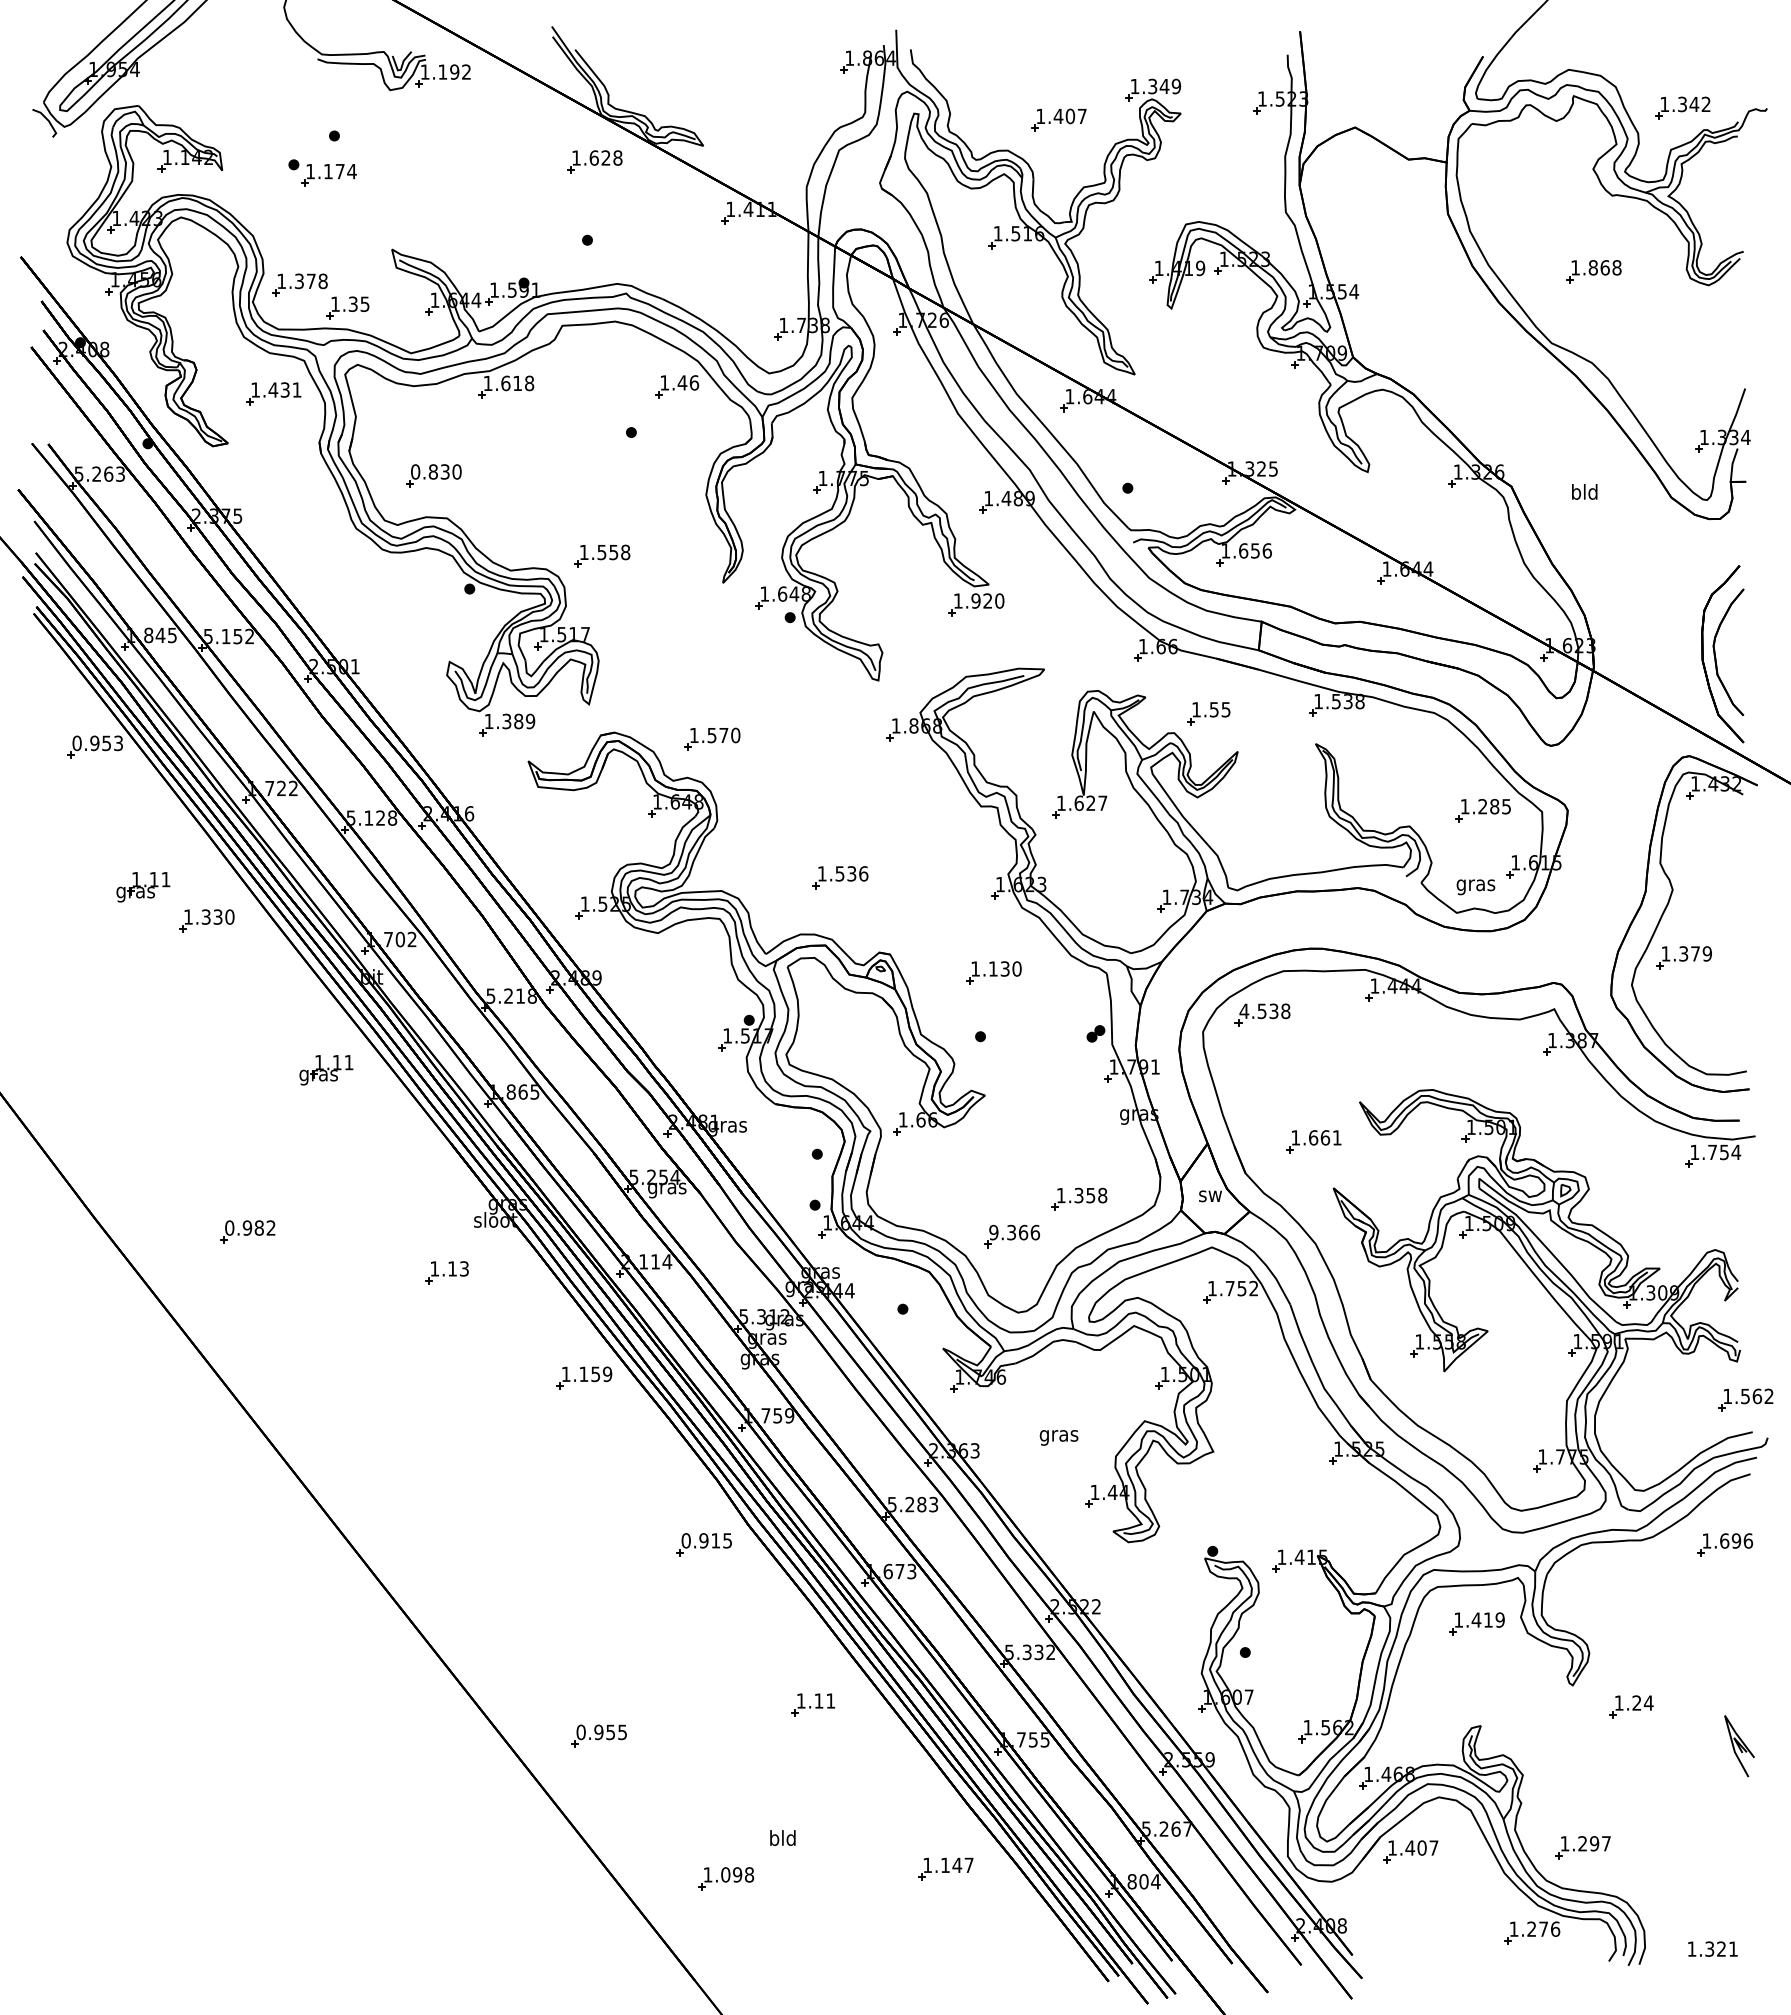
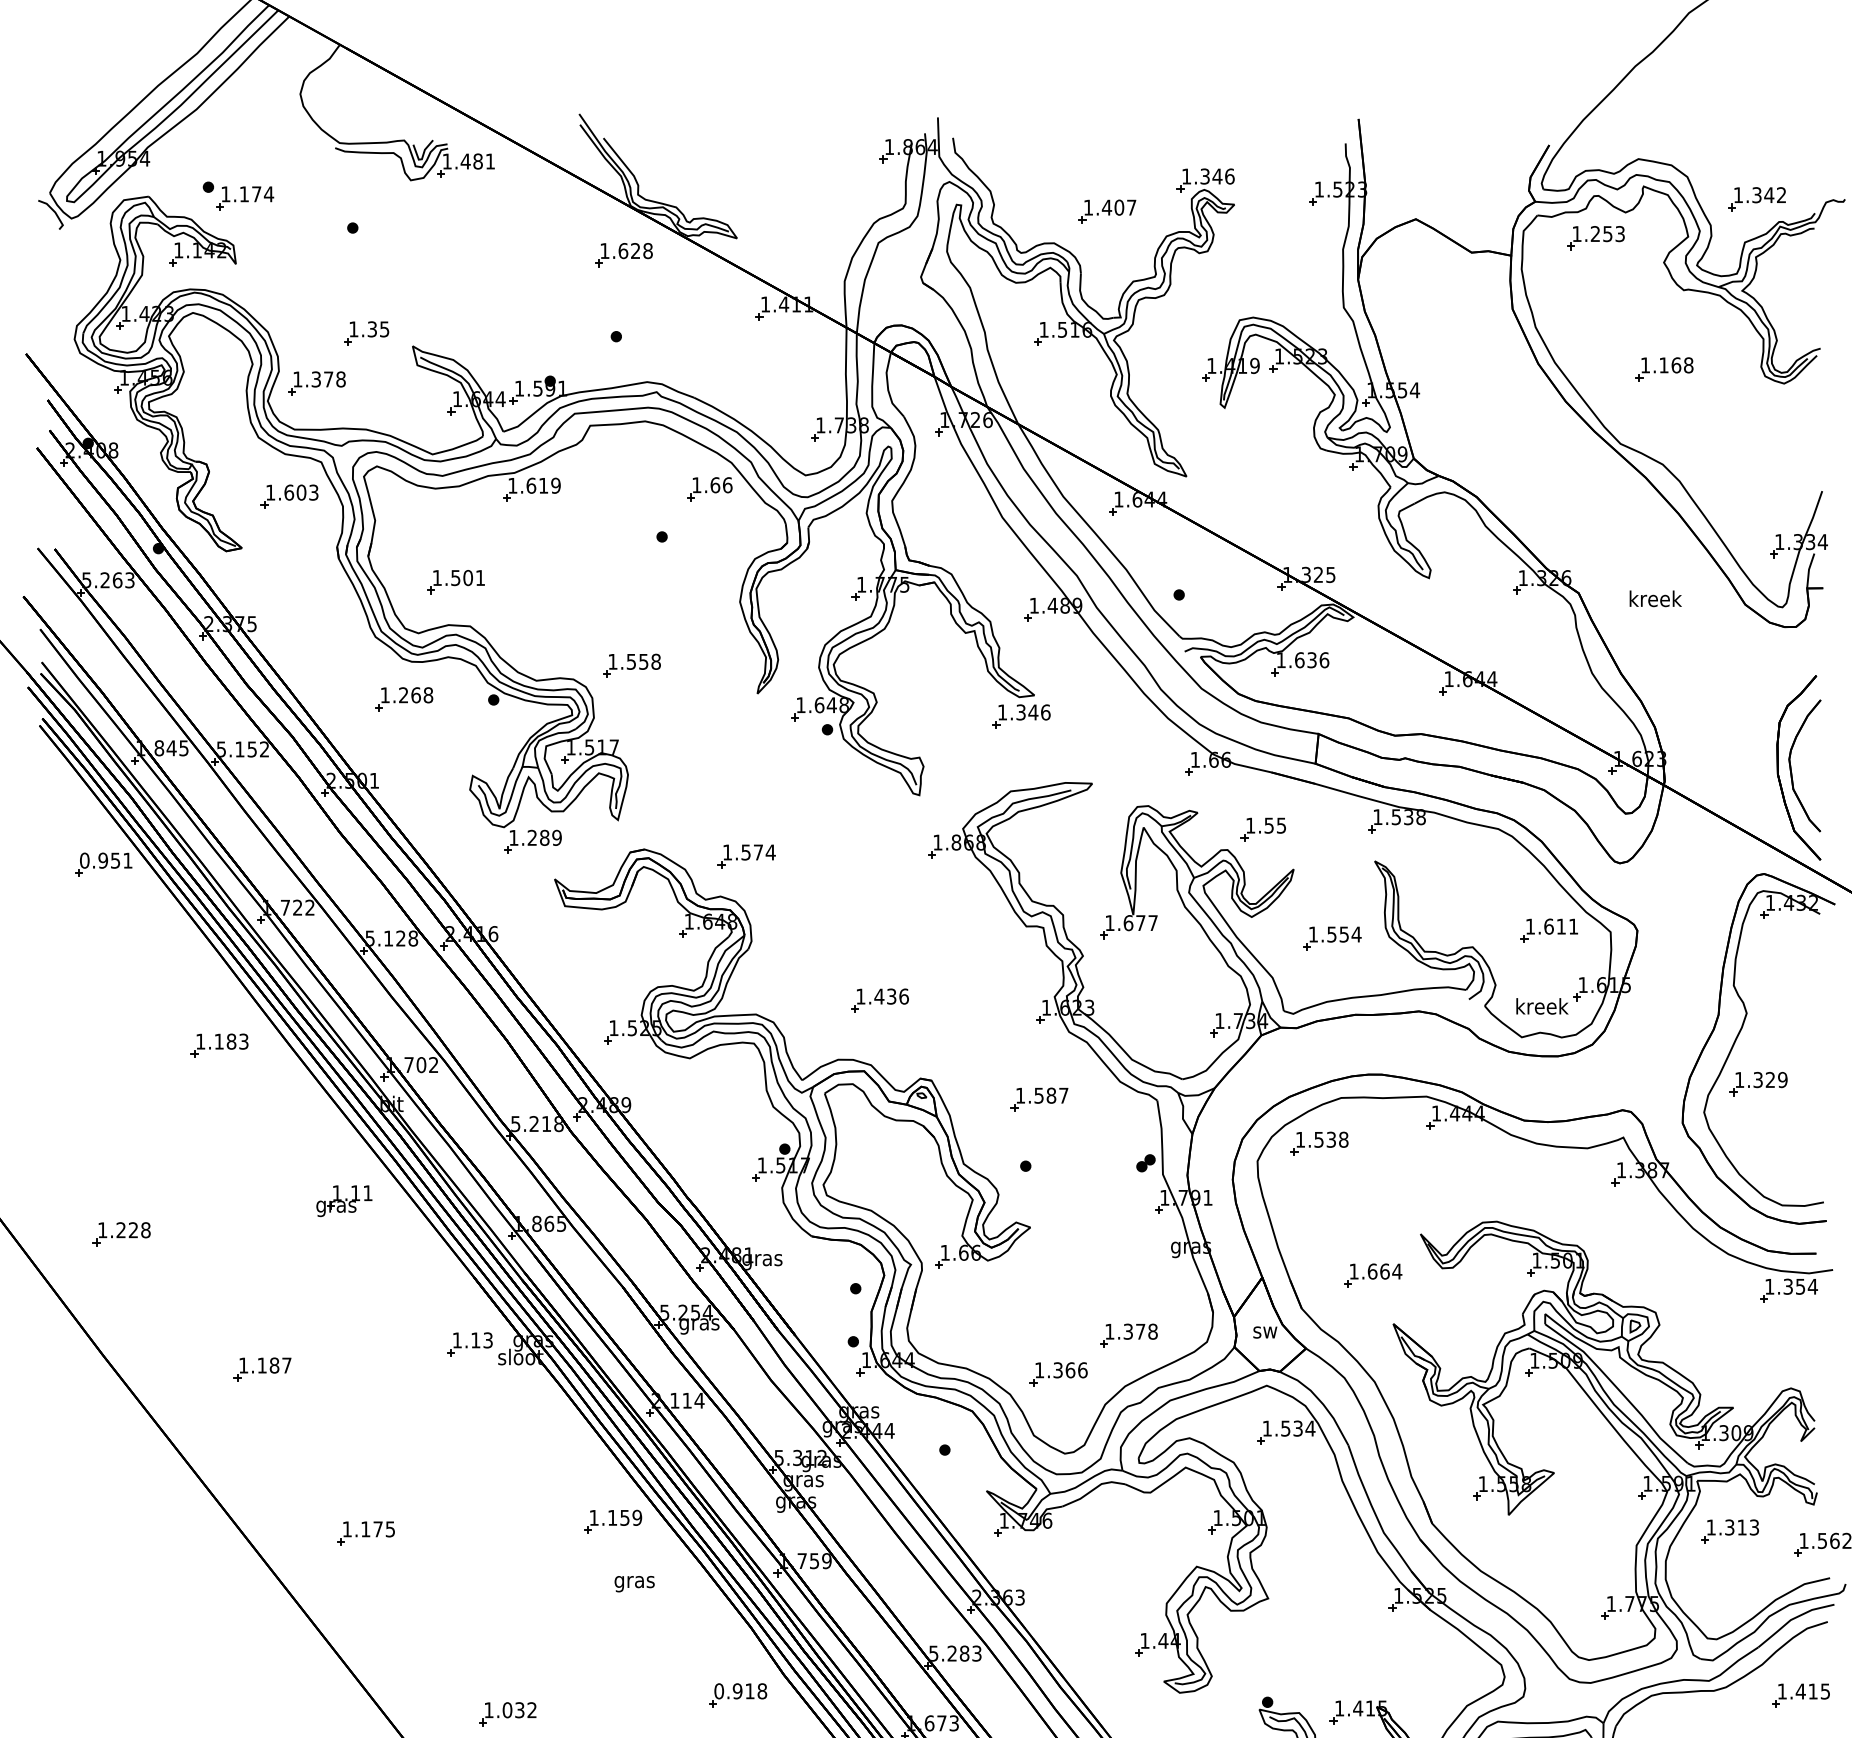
text: (454, 71) -> (477, 160), 1.192 -> 1.481
text: (1176, 86) -> (1229, 176), 1.349 -> 1.346
part: (1527, 145) -> (1595, 237), added
part: (322, 172) -> (238, 195), moved
text: (1592, 267) -> (1663, 365), 1.868 -> 1.168
part: (347, 307) -> (366, 332), moved
text: (682, 382) -> (715, 484), 1.46 -> 1.66
text: (529, 383) -> (555, 485), 1.618 -> 1.619
text: (284, 389) -> (300, 492), 1.431 -> 1.603
text: (436, 471) -> (459, 577), 0.830 -> 1.501
text: (1585, 491) -> (1655, 598), bld -> kreek
text: (1255, 550) -> (1312, 659), 1.656 -> 1.636
part: (383, 587) -> (403, 698), added
text: (987, 600) -> (1033, 711), 1.920 -> 1.346
text: (506, 721) -> (531, 837), 1.389 -> 1.289
text: (735, 735) -> (770, 852), 1.570 -> 1.574
text: (118, 743) -> (127, 860), 0.953 -> 0.951
text: (1090, 802) -> (1140, 922), 1.627 -> 1.677
text: (1494, 806) -> (1561, 926), 1.285 -> 1.611
part: (1275, 817) -> (1332, 937), added
text: (839, 873) -> (878, 996), 1.536 -> 1.436
text: (1476, 885) -> (1542, 1008), gras -> kreek
part: (143, 887) -> (153, 1010), removed
text: (217, 916) -> (230, 1041), 1.330 -> 1.183
text: (1695, 953) -> (1770, 1079), 1.379 -> 1.329
text: (1005, 968) -> (1051, 1095), 1.130 -> 1.587
text: (1244, 1010) -> (1300, 1138), 4.538 -> 1.538
part: (112, 1101) -> (121, 1233), added
text: (1337, 1137) -> (1397, 1271), 1.661 -> 1.664
text: (1712, 1152) -> (1788, 1286), 1.754 -> 1.354
text: (1090, 1195) -> (1140, 1331), 1.358 -> 1.378
text: (250, 1227) -> (265, 1364), 0.982 -> 1.187
text: (993, 1232) -> (1039, 1370), 9.366 -> 1.366
part: (446, 1272) -> (469, 1344), moved
text: (1241, 1288) -> (1297, 1428), 1.752 -> 1.534
part: (1656, 1386) -> (1729, 1530), added
part: (346, 1388) -> (365, 1532), added
text: (1058, 1437) -> (634, 1583), moved
text: (727, 1540) -> (762, 1690), 0.915 -> 0.918
text: (1736, 1540) -> (1813, 1690), 1.696 -> 1.415
part: (482, 1562) -> (506, 1713), added

